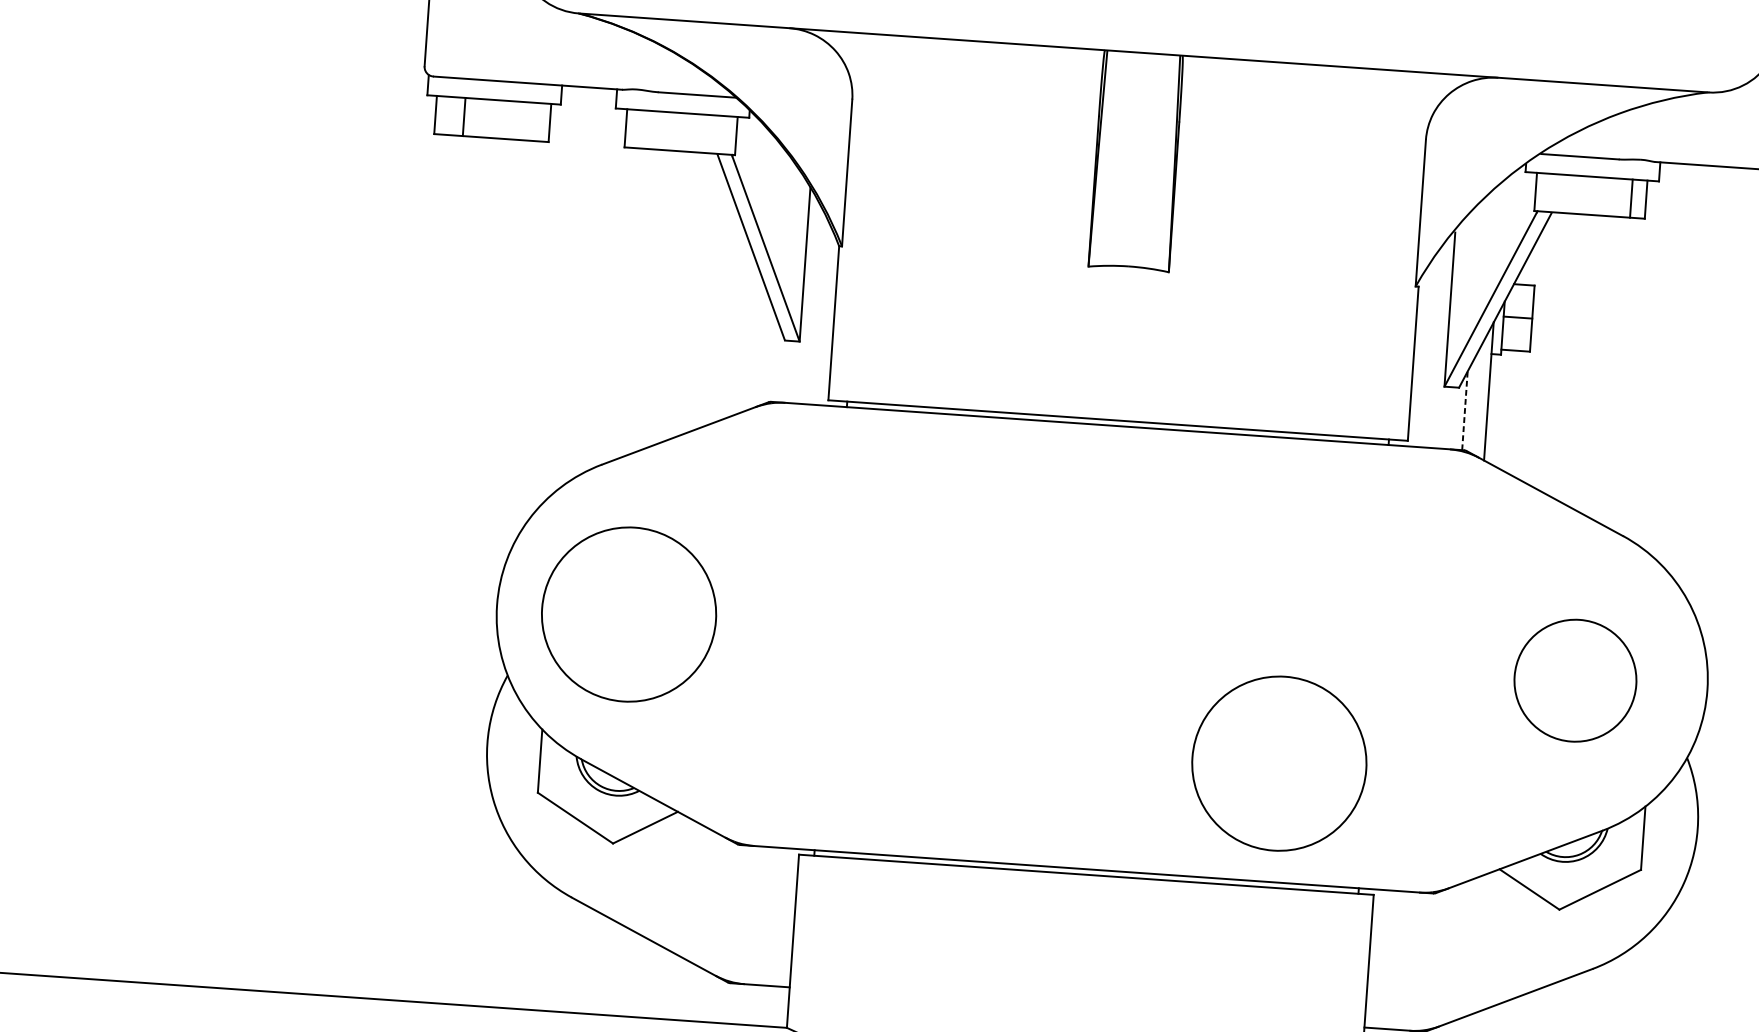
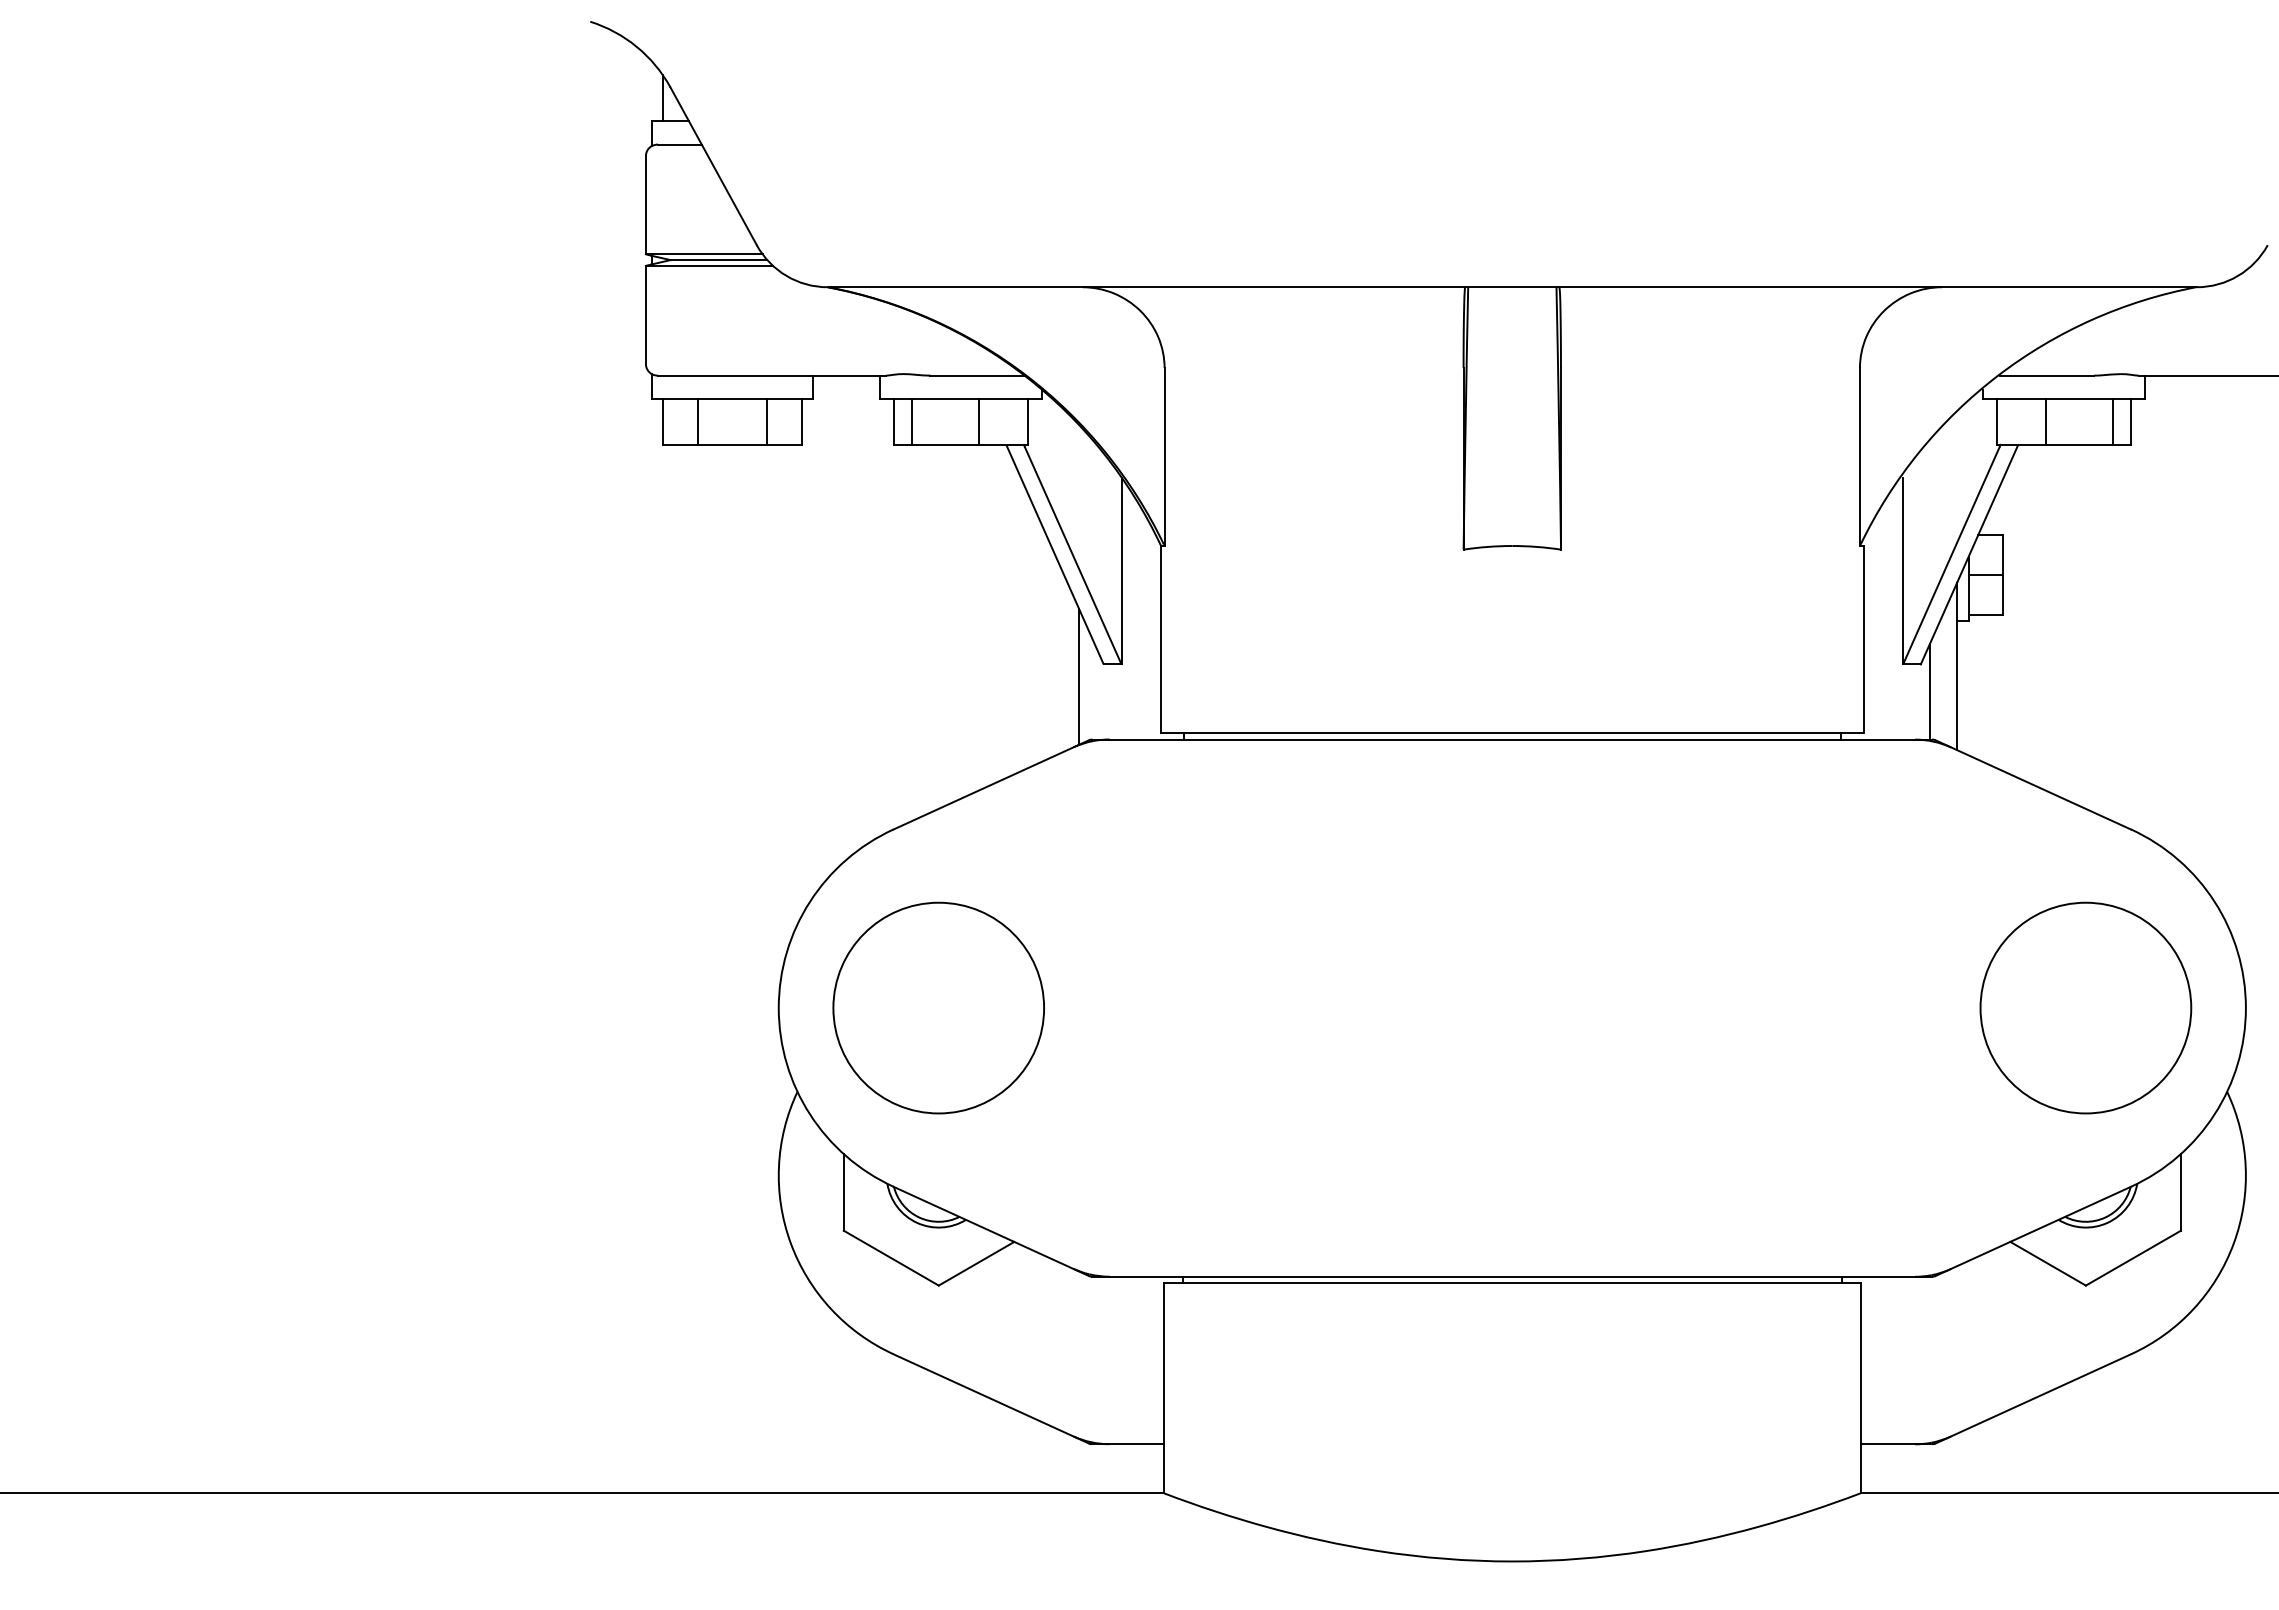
line: (521, 120) -> (767, 421), added
line: (640, 129) -> (911, 421), added
line: (695, 132) -> (978, 421), added
line: (1575, 194) -> (2045, 421), added
line: (764, 349) -> (1079, 676), added
line: (1464, 410) -> (1929, 691), dashed -> solid
circle: (1575, 680) -> (2085, 1007), size x1.43
circle: (1279, 763) -> (1735, 1132), removed

